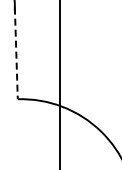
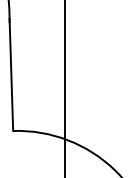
line: (16, 53) -> (11, 74), dashed -> solid

